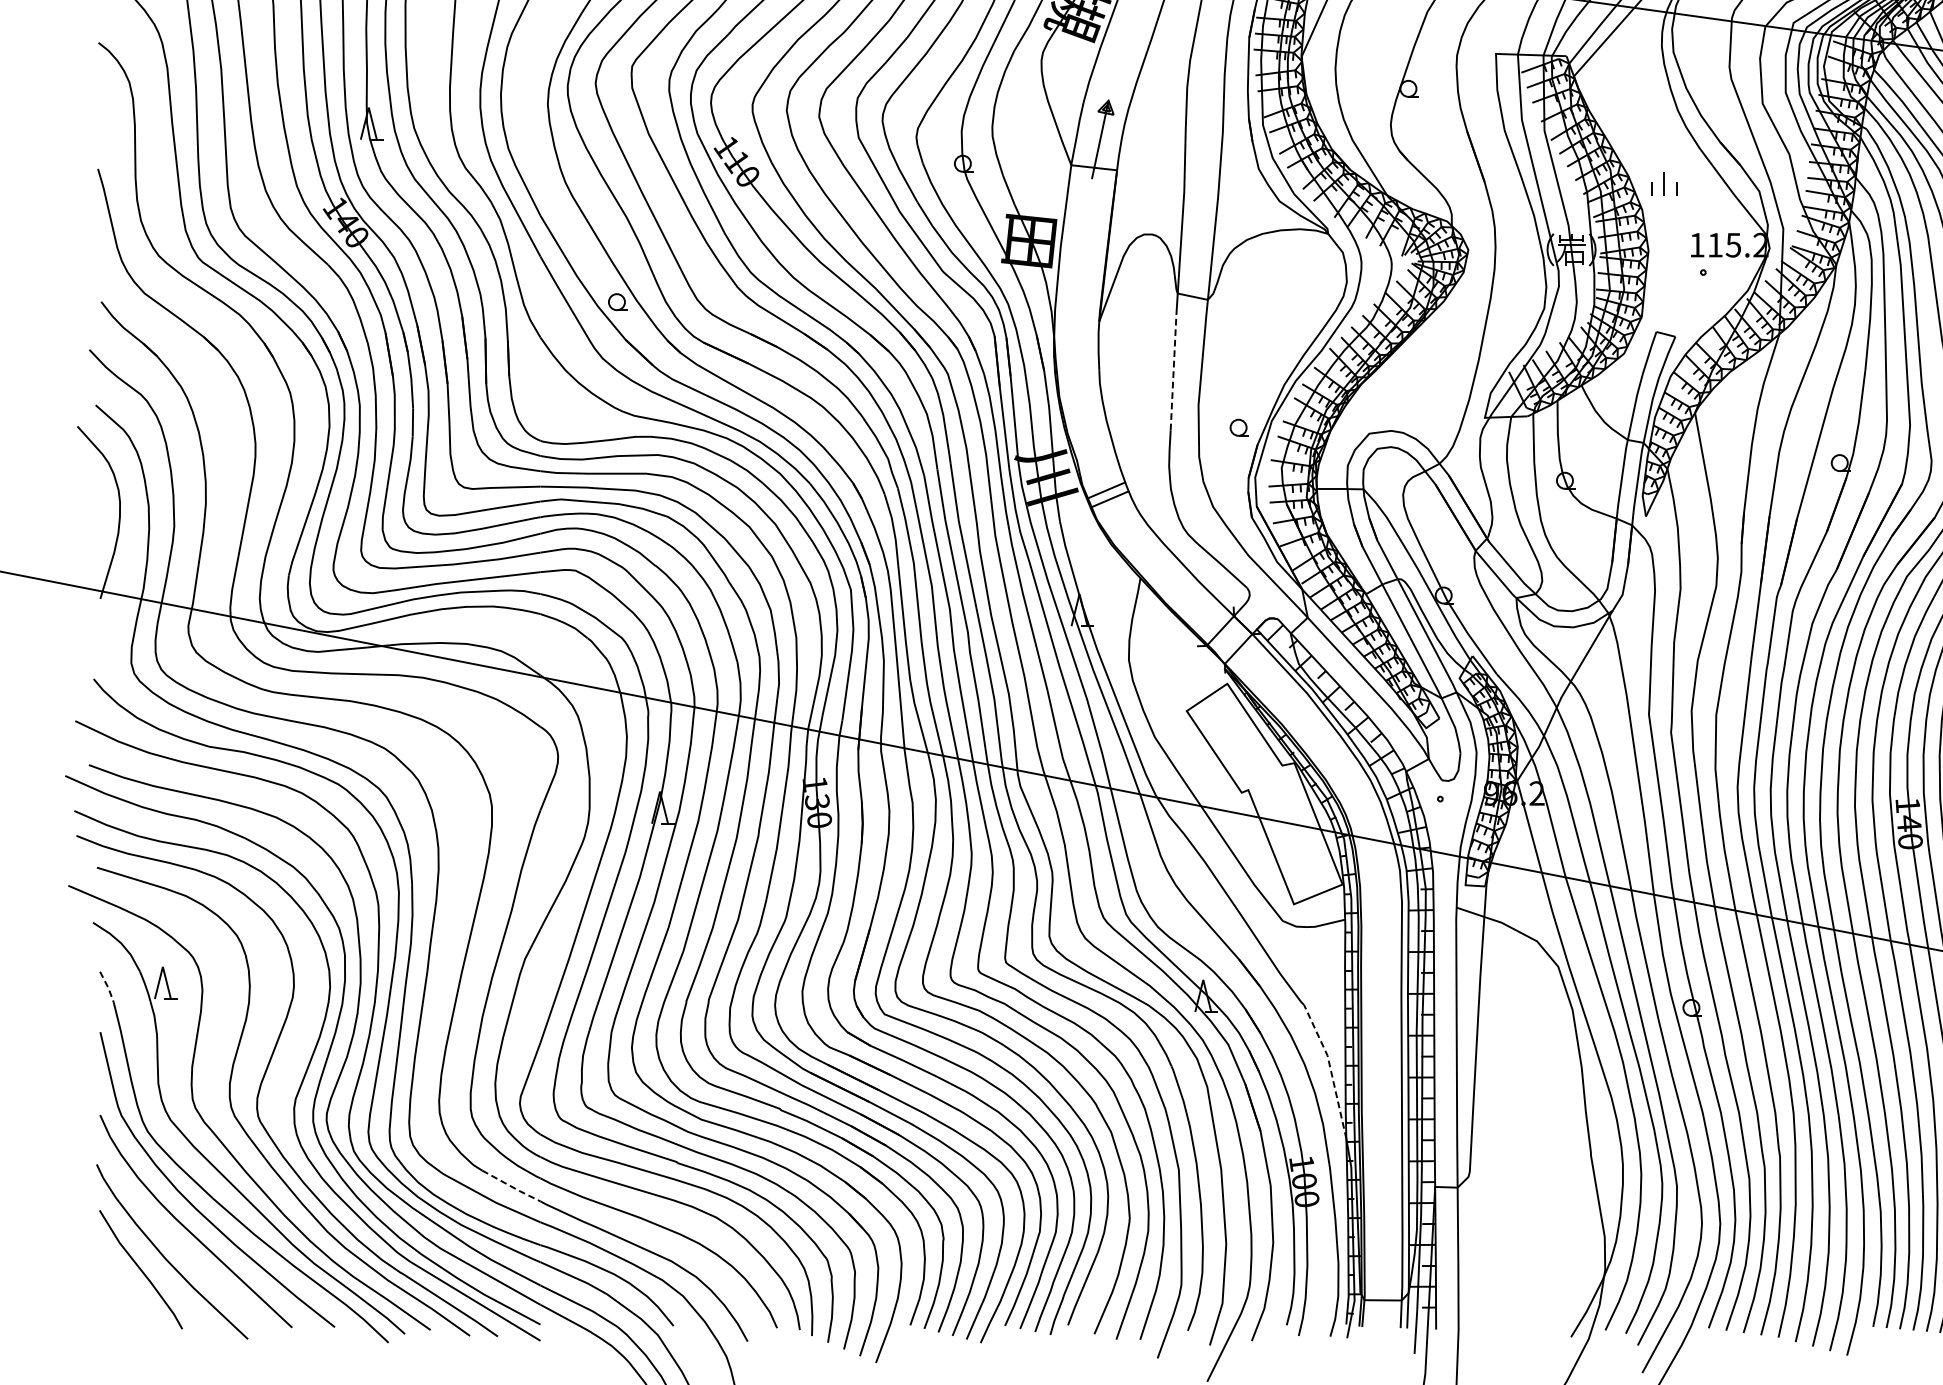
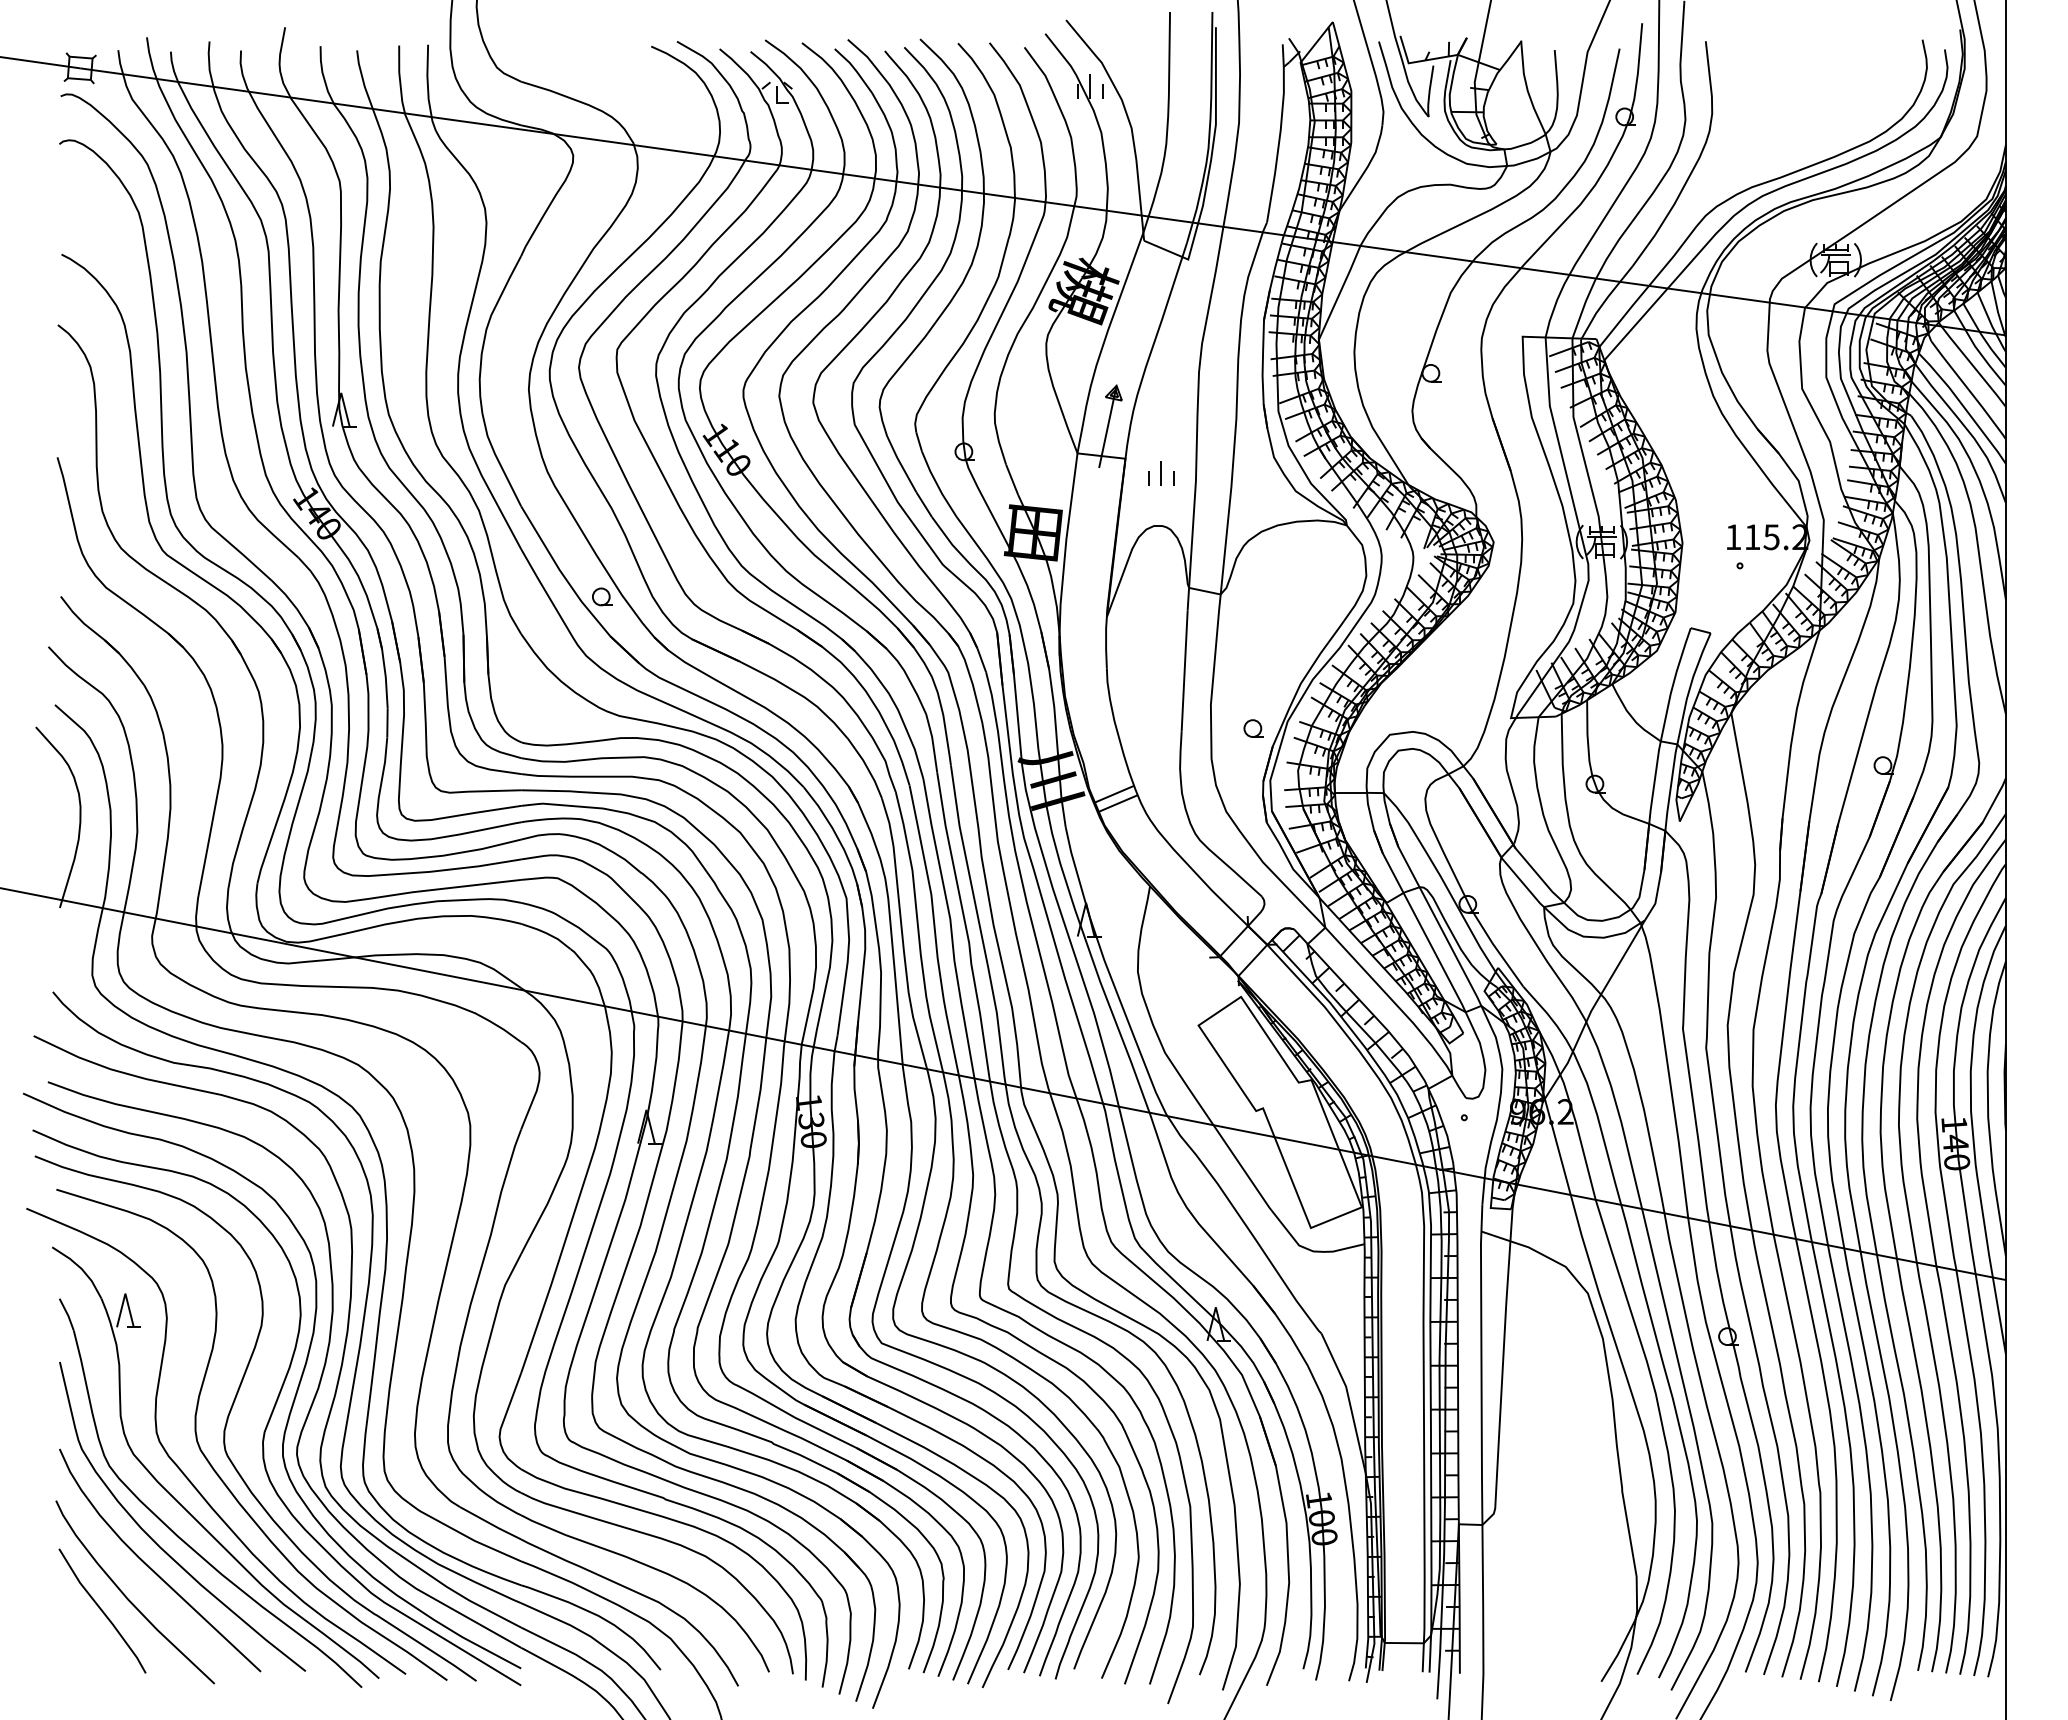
part: (1664, 184) -> (1161, 473), moved
line: (1173, 372) -> (1184, 670), dashed -> solid
line: (108, 987) -> (68, 1315), dashed -> solid
line: (1330, 1069) -> (1349, 1401), dashed -> solid
line: (512, 1187) -> (491, 1524), dashed -> solid

